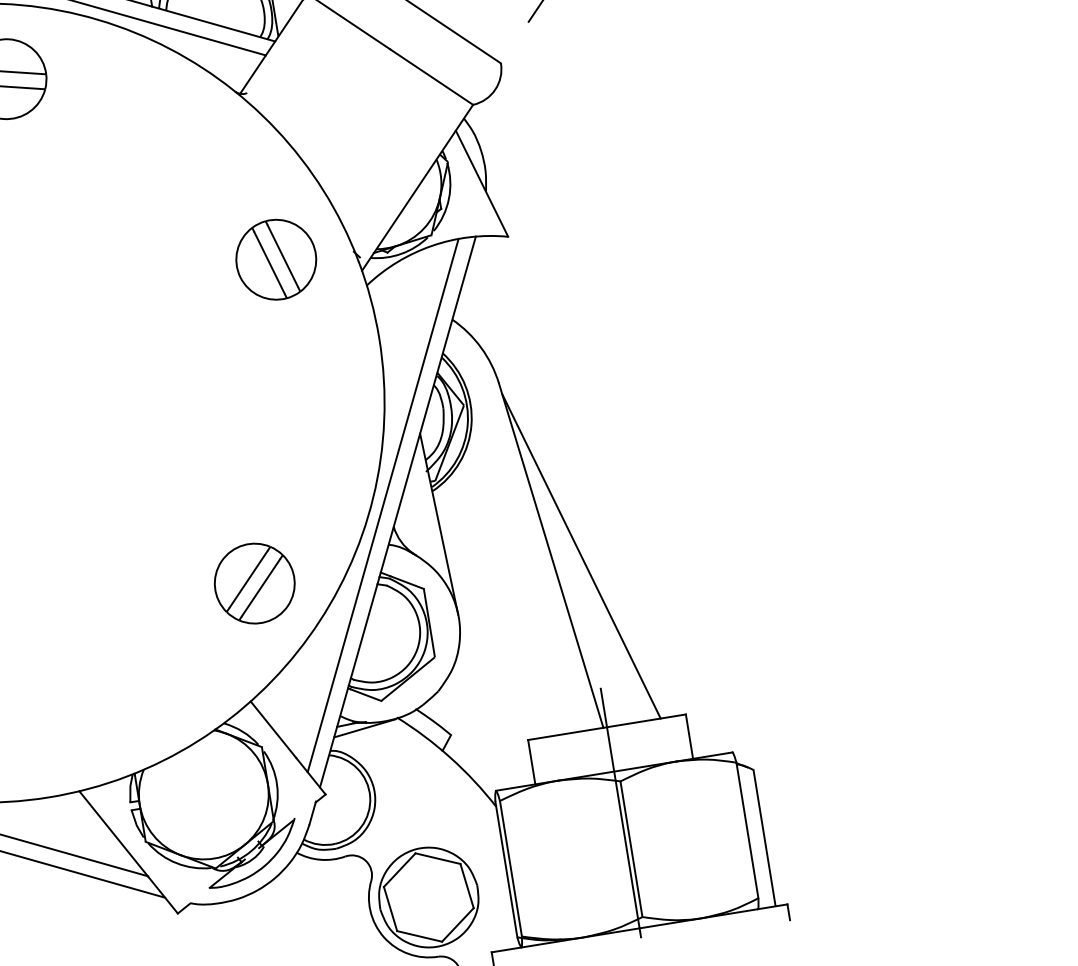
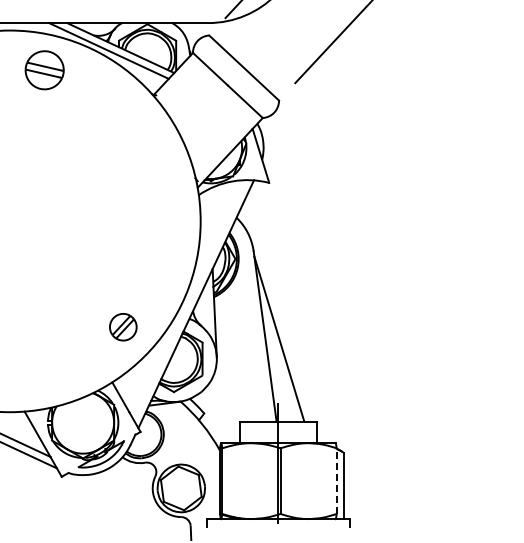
part: (276, 258) -> (158, 175), removed
line: (382, 506) -> (189, 300), removed
part: (255, 584) -> (123, 327), size x0.7
line: (747, 831) -> (336, 481), solid -> dashed

